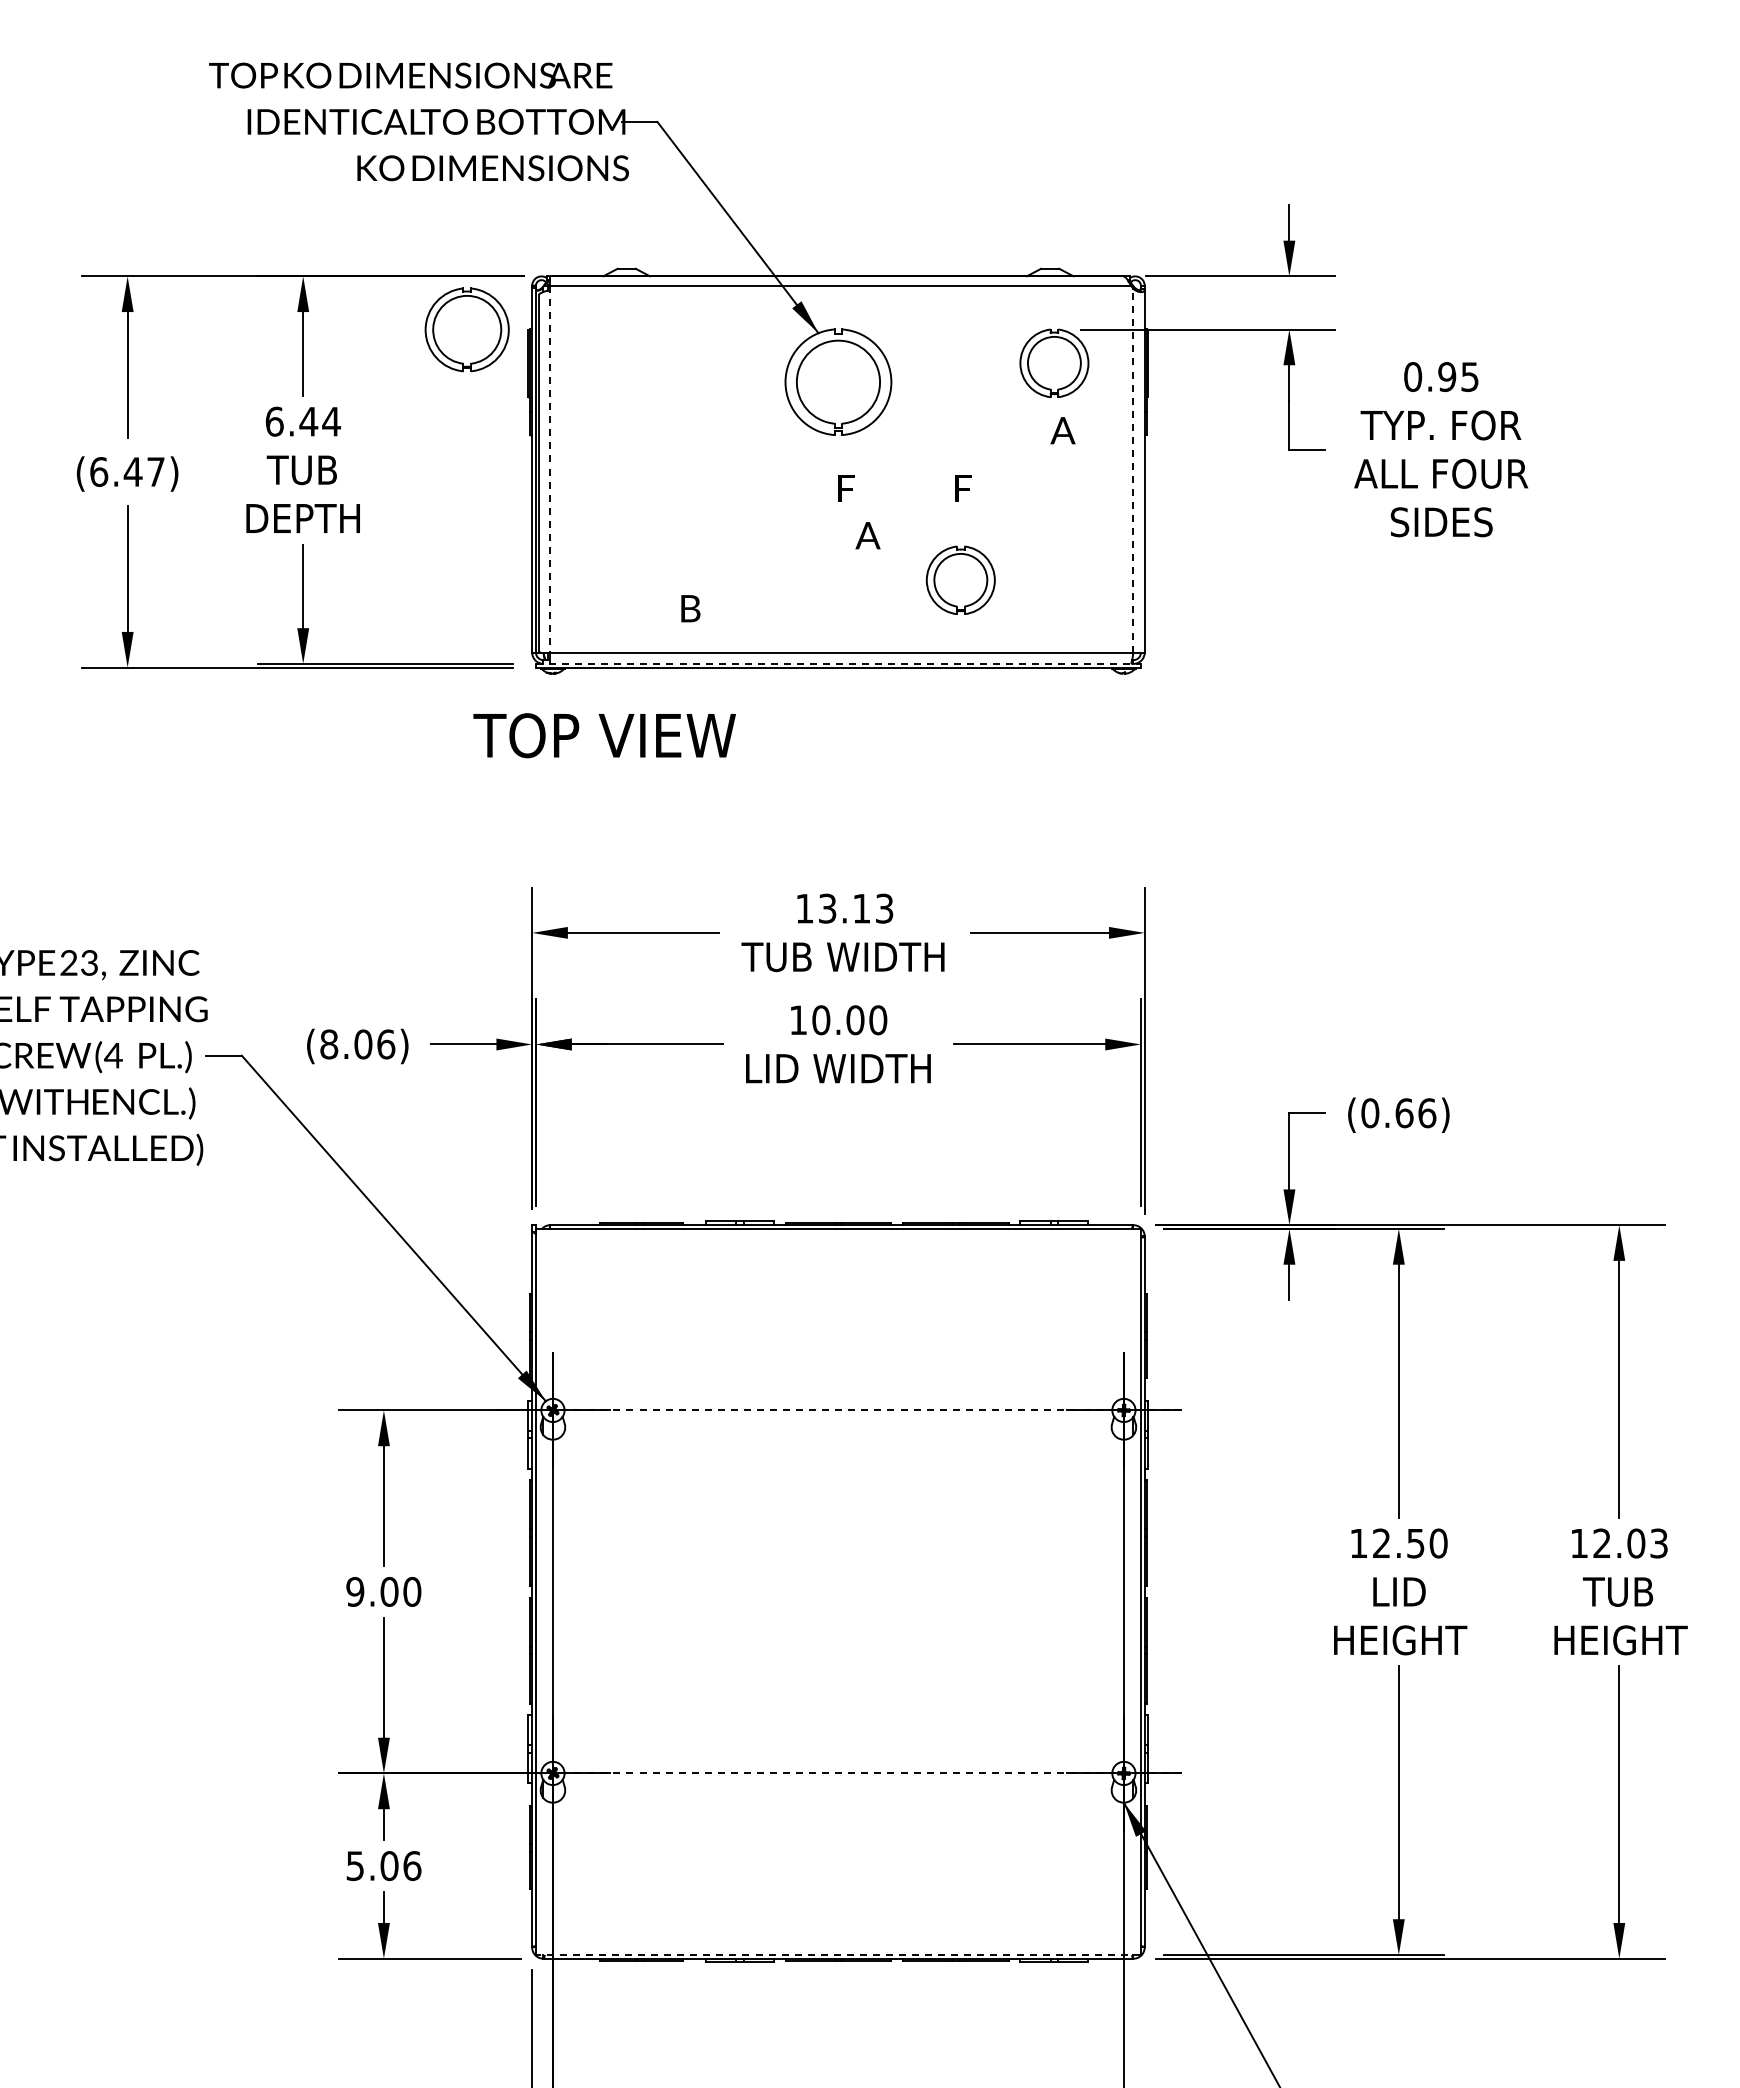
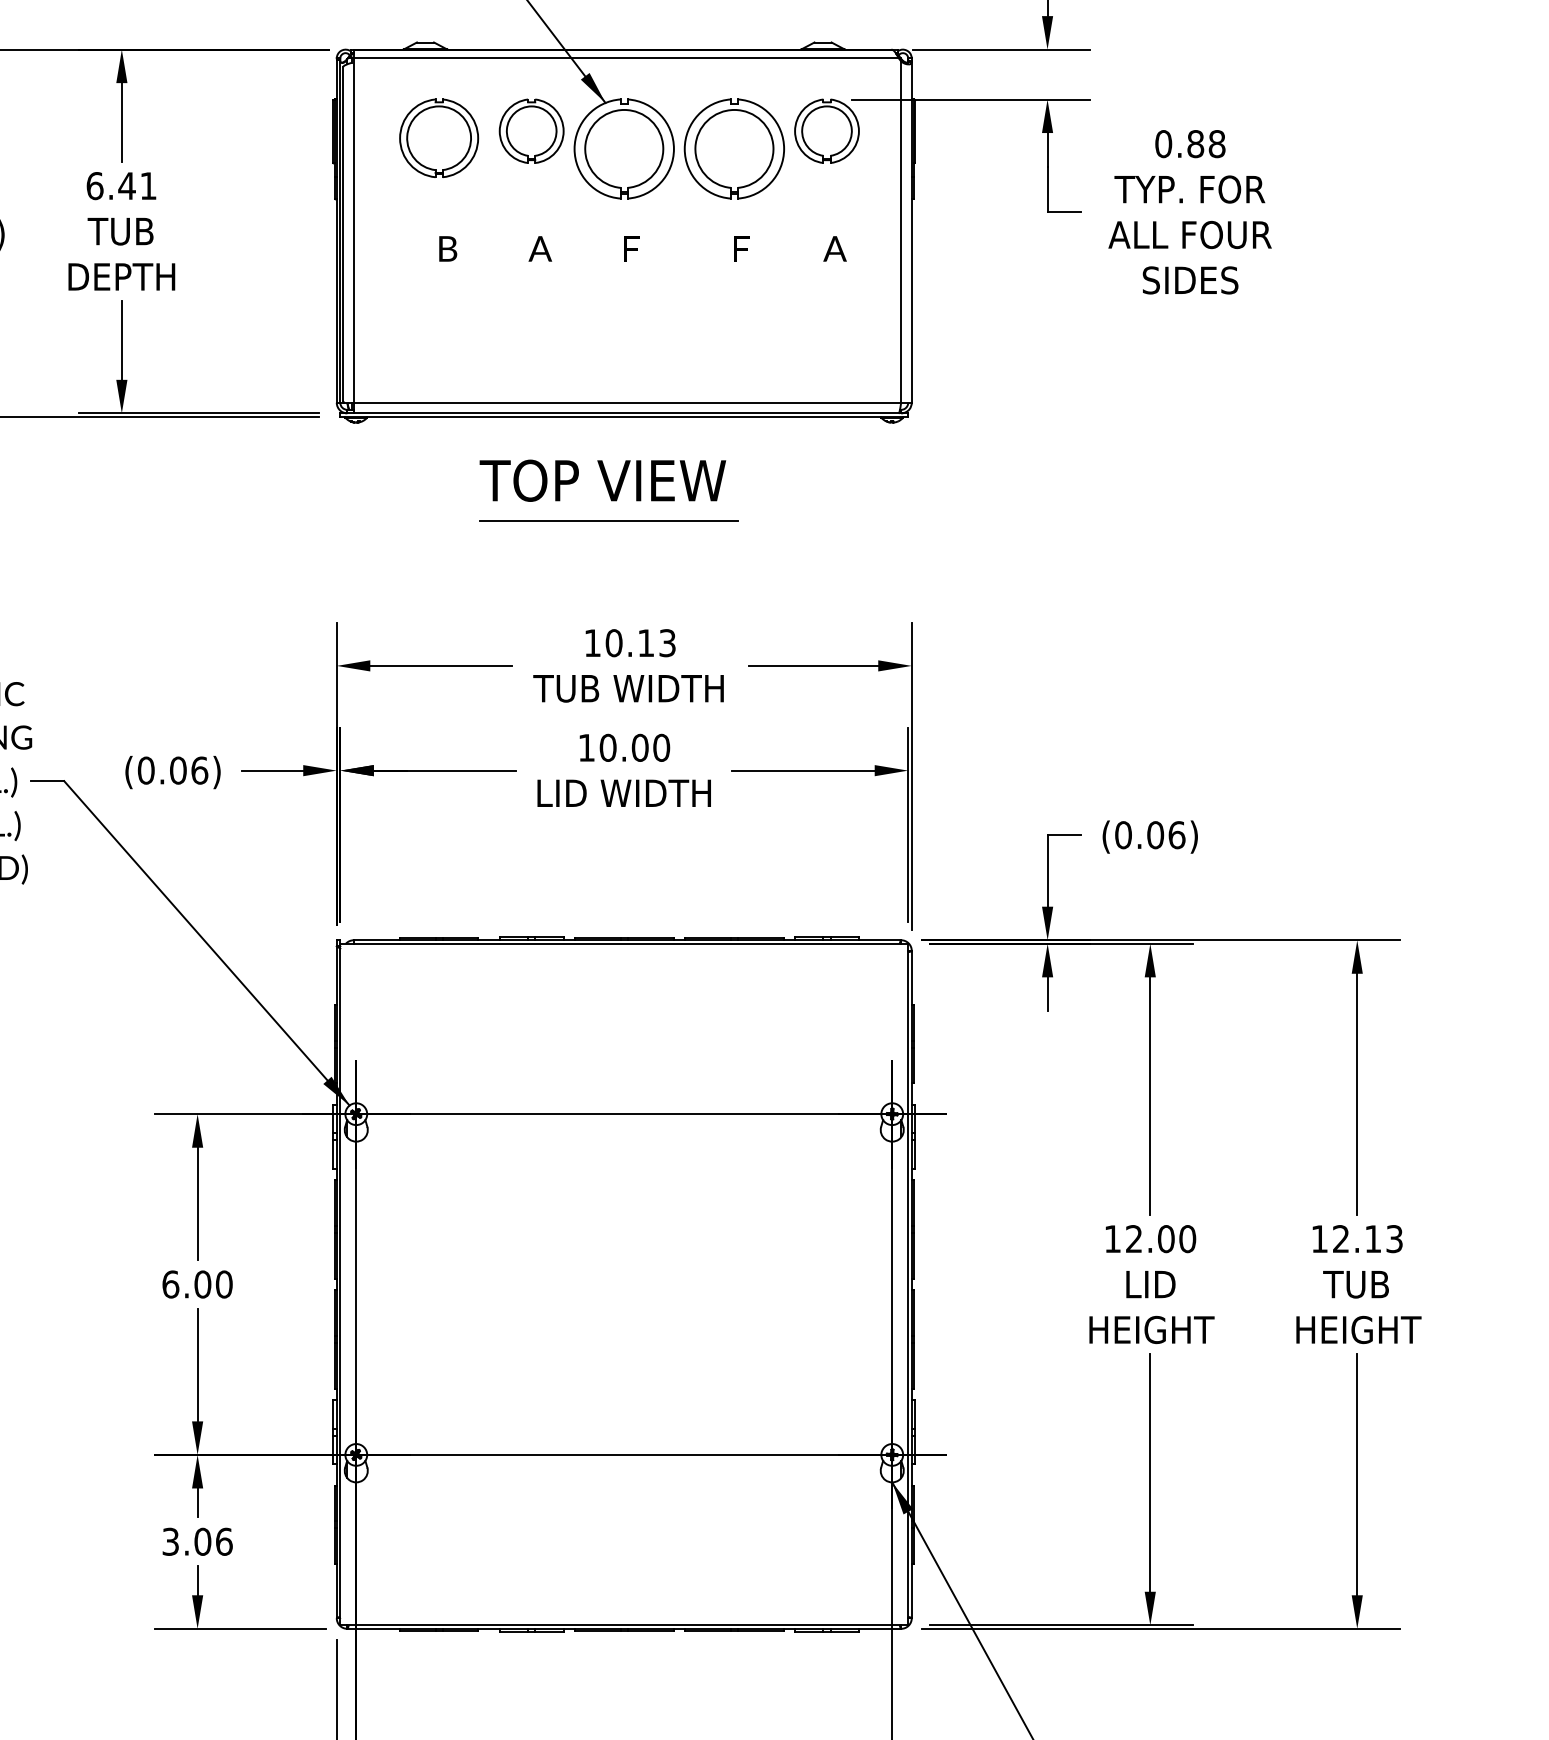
part: (466, 329) -> (438, 137), moved
text: (1458, 377) -> (1206, 144), 0.95 -> 0.88
part: (955, 381) -> (734, 148), added
text: (331, 421) -> (148, 185), 6.44 -> 6.41
text: (1062, 430) -> (834, 248), moved
line: (550, 469) -> (353, 230), dashed -> solid
line: (1133, 470) -> (901, 231), dashed -> solid
text: (867, 535) -> (539, 248), moved
part: (960, 579) -> (531, 130), moved
text: (690, 608) -> (447, 248), moved
line: (838, 663) -> (624, 413), dashed -> solid
text: (604, 735) -> (602, 480), moved
line: (821, 778) -> (608, 520), added
text: (827, 908) -> (613, 642), 13.13 -> 10.13
text: (329, 1044) -> (146, 770), (8.06) -> (0.06)
text: (1404, 1113) -> (1155, 835), (0.66) -> (0.06)
line: (838, 1410) -> (624, 1114), dashed -> solid
text: (1415, 1543) -> (1165, 1239), 12.50 -> 12.00
text: (1636, 1543) -> (1373, 1239), 12.03 -> 12.13
text: (355, 1591) -> (170, 1284), 9.00 -> 6.00
line: (838, 1773) -> (624, 1454), dashed -> solid
text: (355, 1865) -> (170, 1541), 5.06 -> 3.06
line: (837, 1954) -> (623, 1624), dashed -> solid

